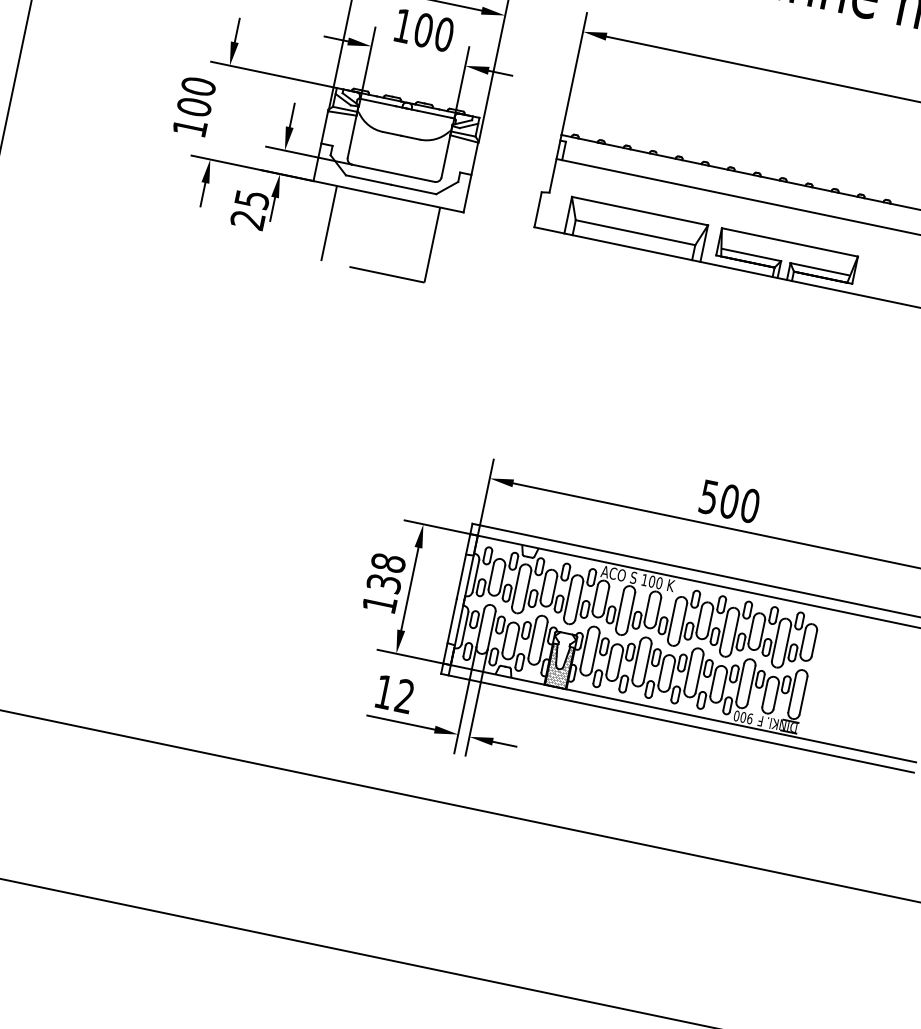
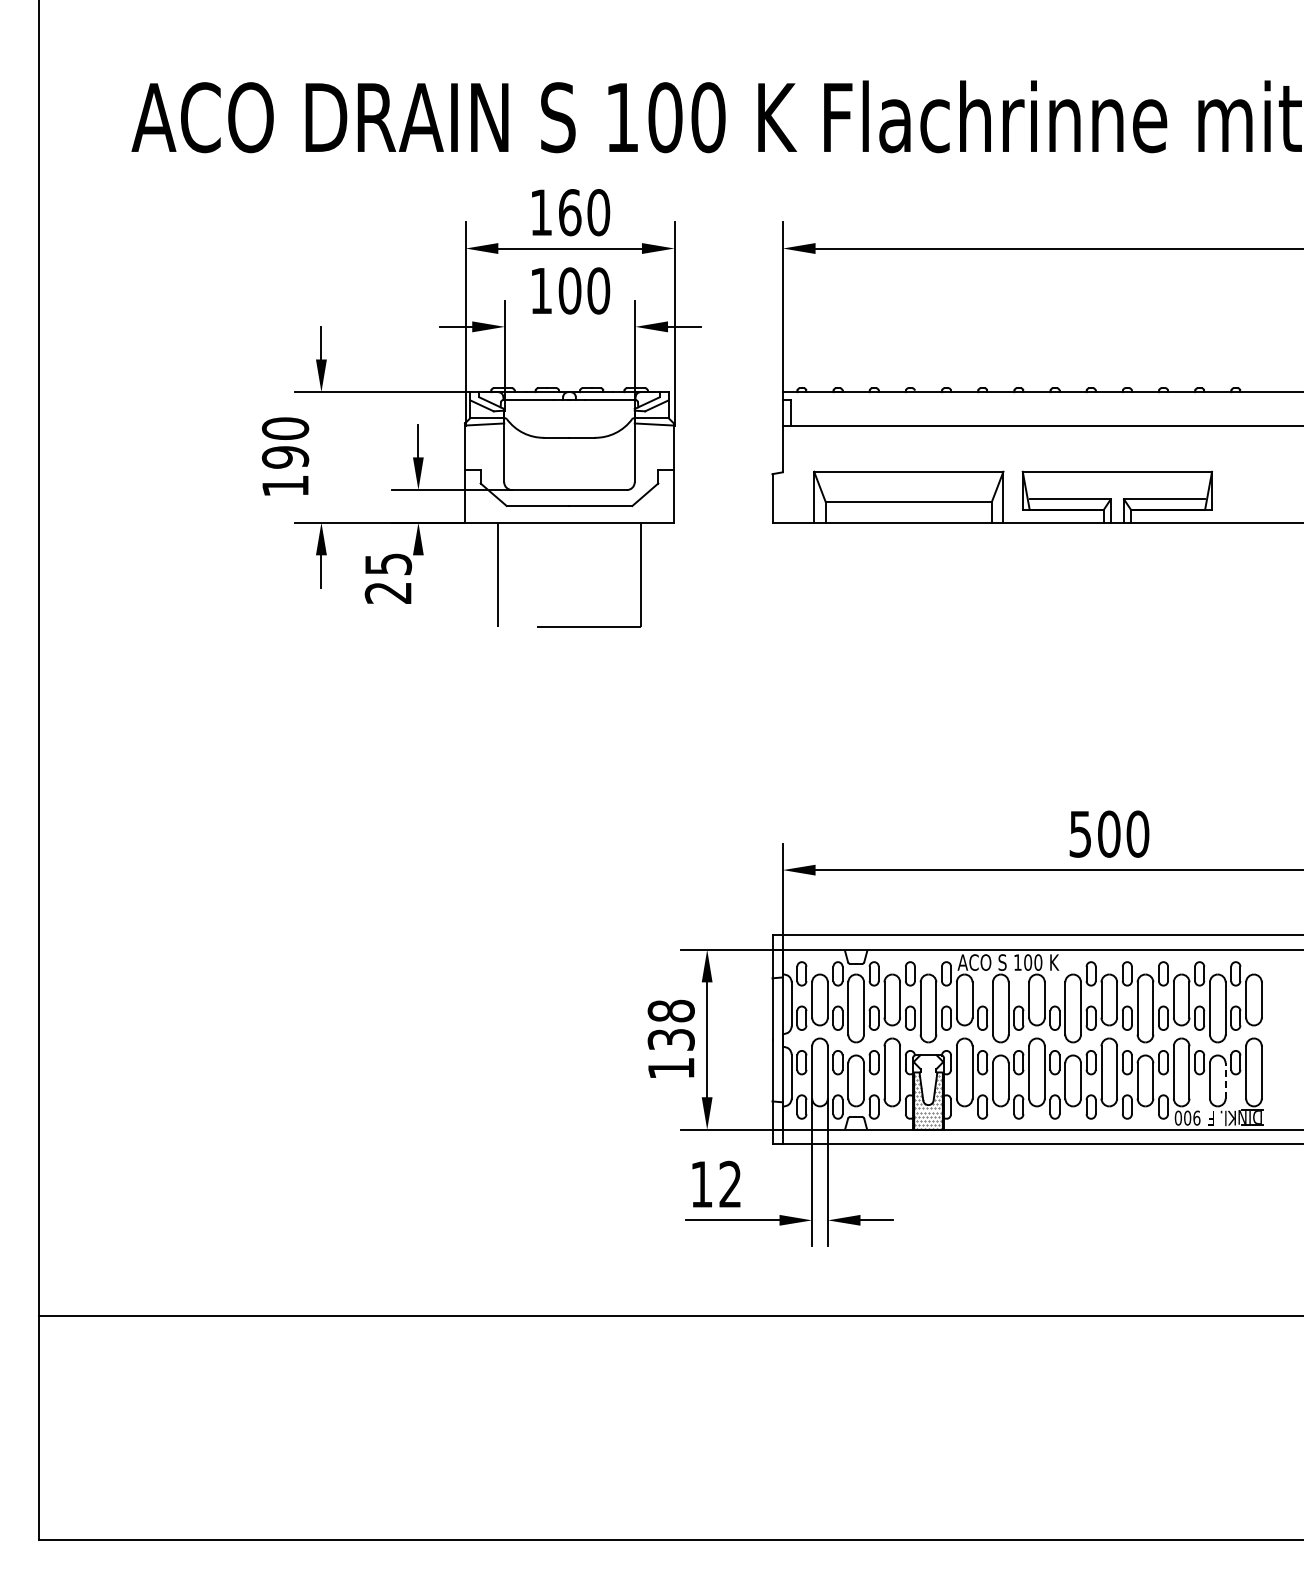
text: (194, 107) -> (285, 457), 100 -> 190
line: (272, 209) -> (418, 571), removed
line: (776, 696) -> (1225, 1080), solid -> dashed

